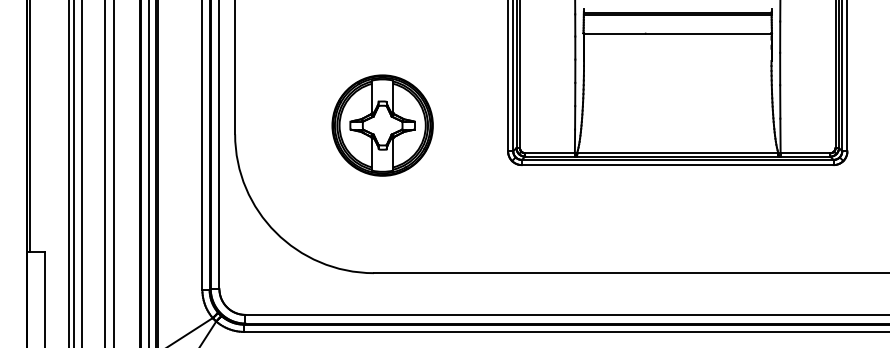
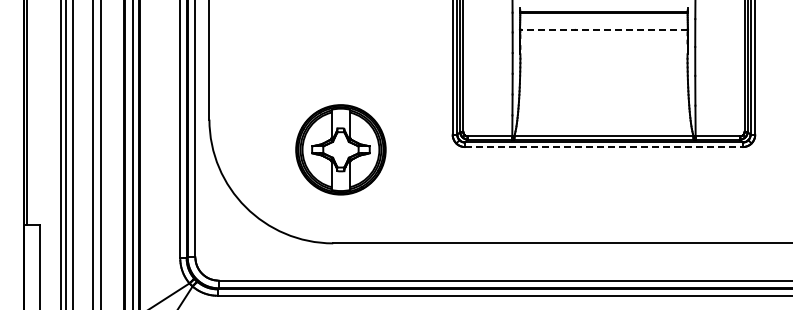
line: (677, 33) -> (603, 29), solid -> dashed
part: (382, 125) -> (340, 149), moved
line: (677, 165) -> (603, 147), solid -> dashed

